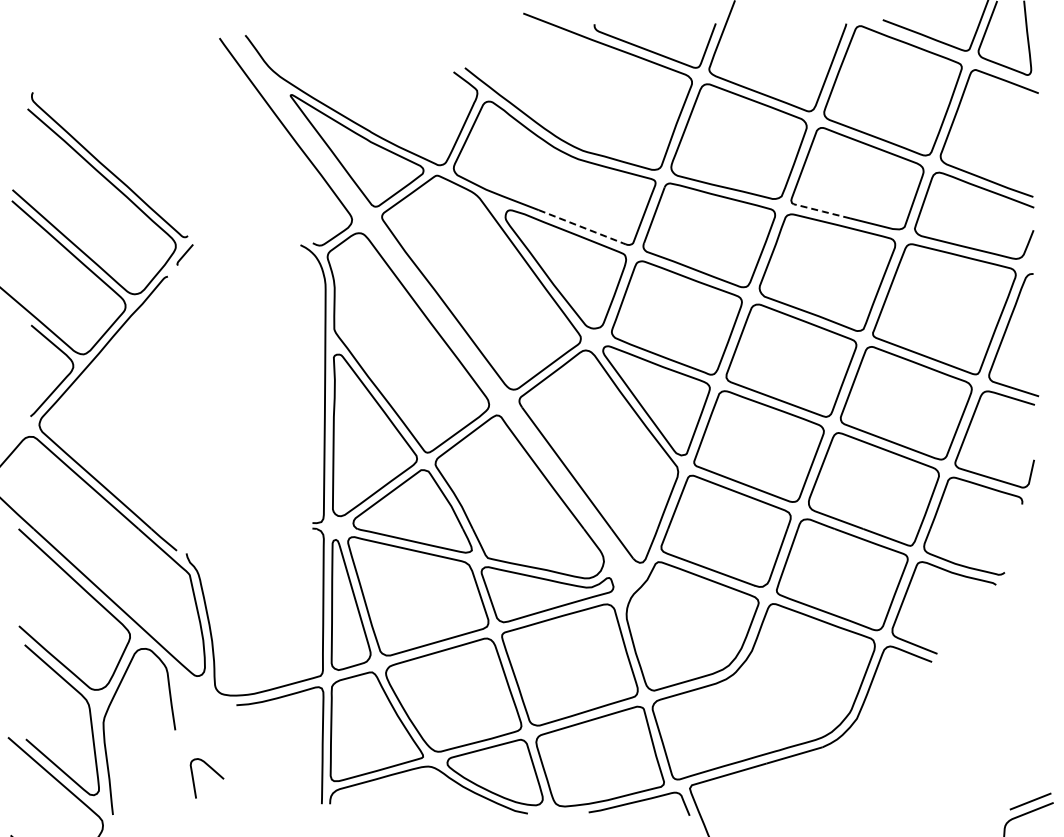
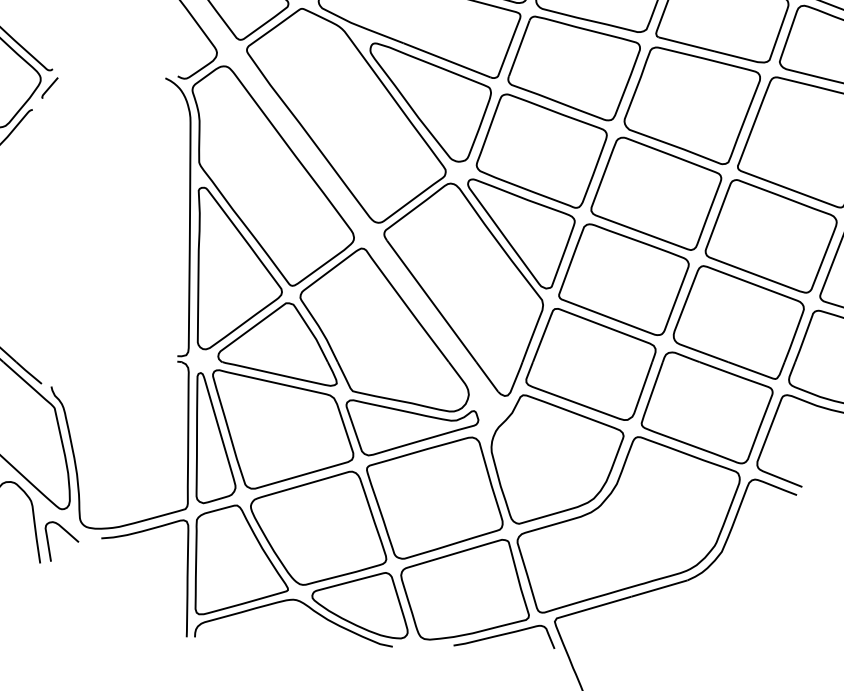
line: (821, 211) -> (686, 44), dashed -> solid
line: (582, 227) -> (447, 60), dashed -> solid
curve: (213, 771) -> (68, 534), moved

